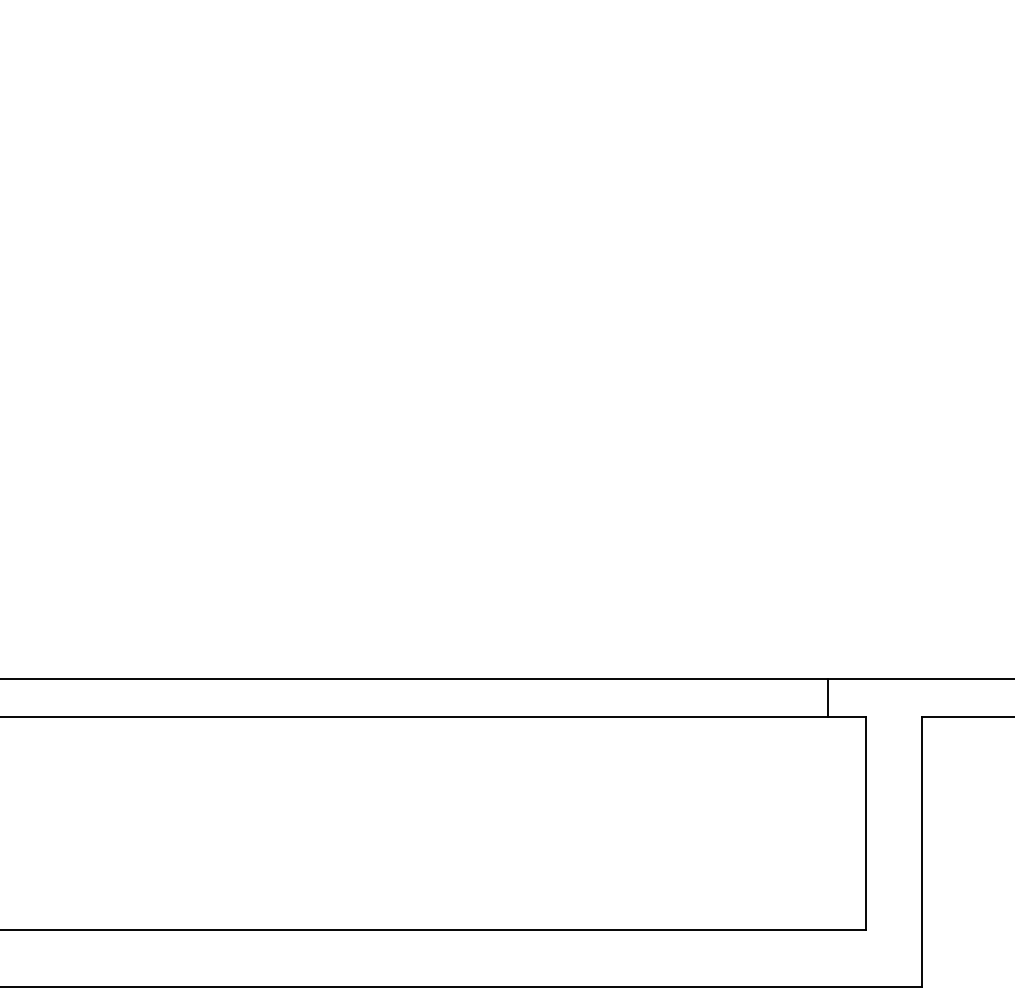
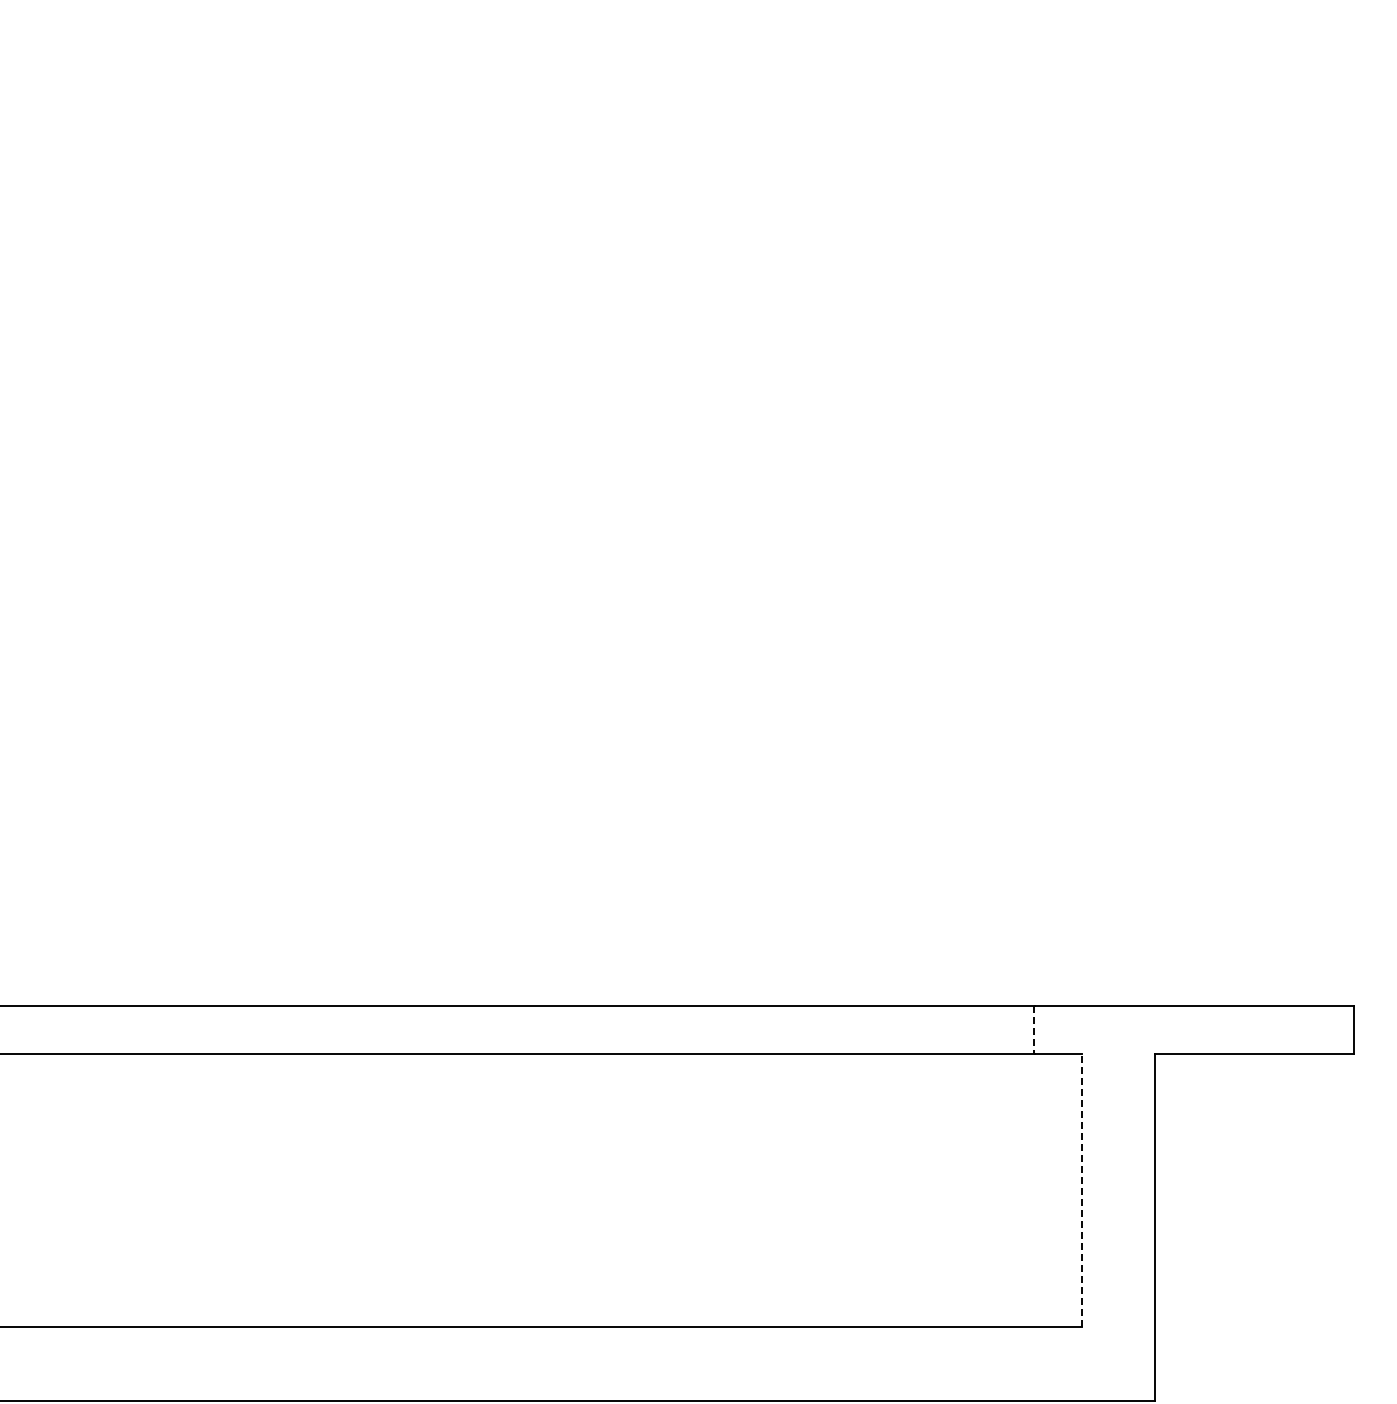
line: (828, 698) -> (1034, 1030), solid -> dashed
line: (865, 823) -> (1082, 1190), solid -> dashed

